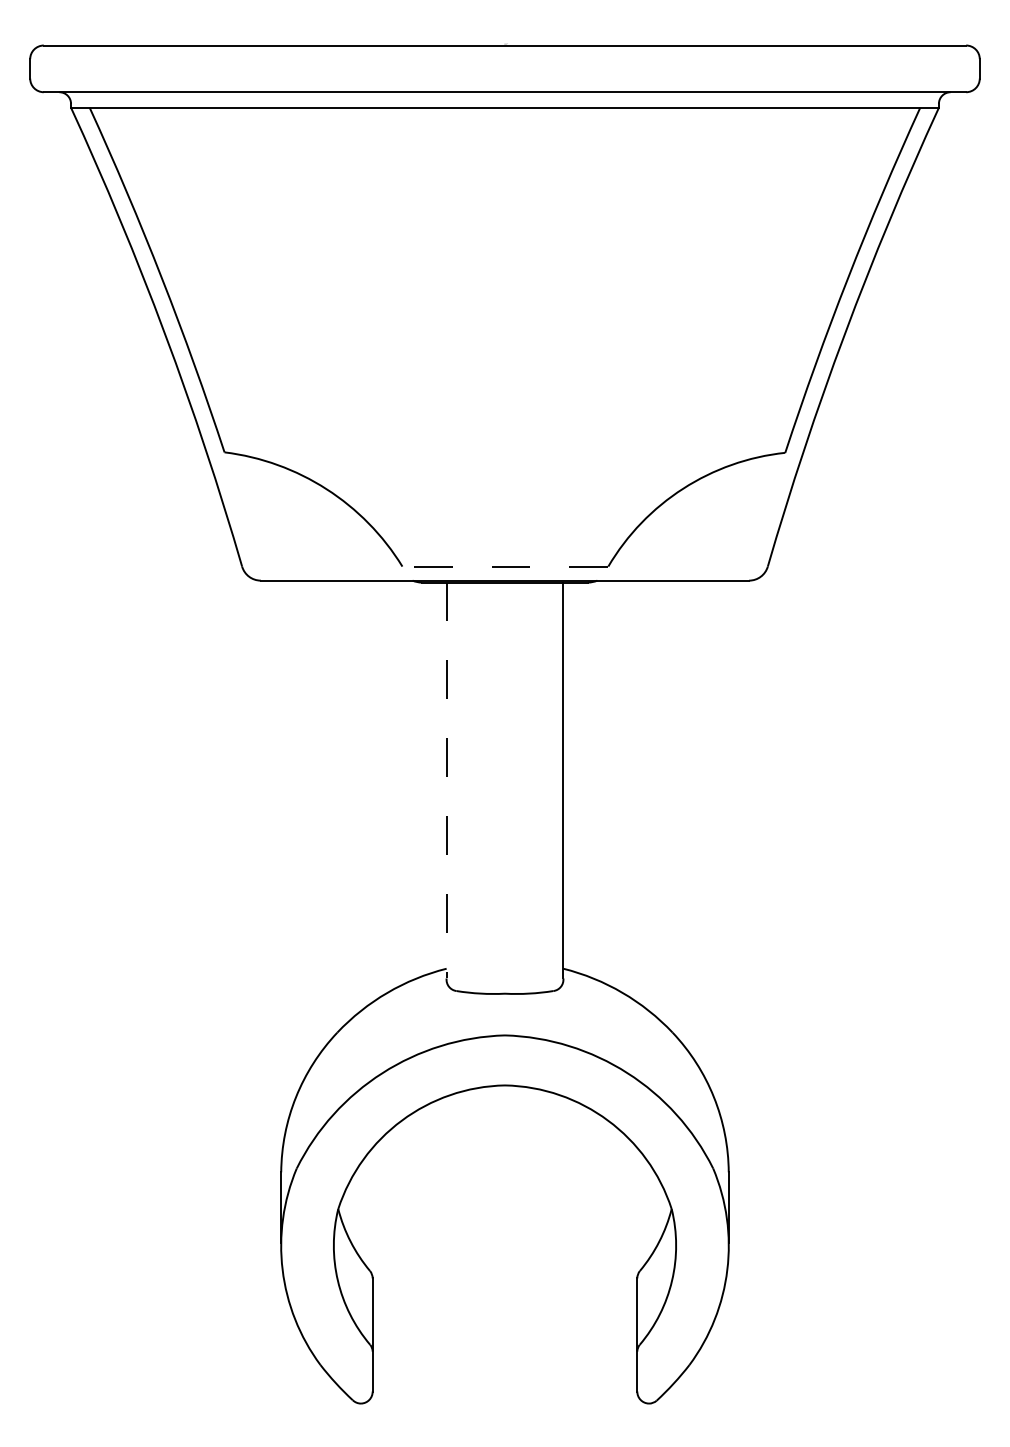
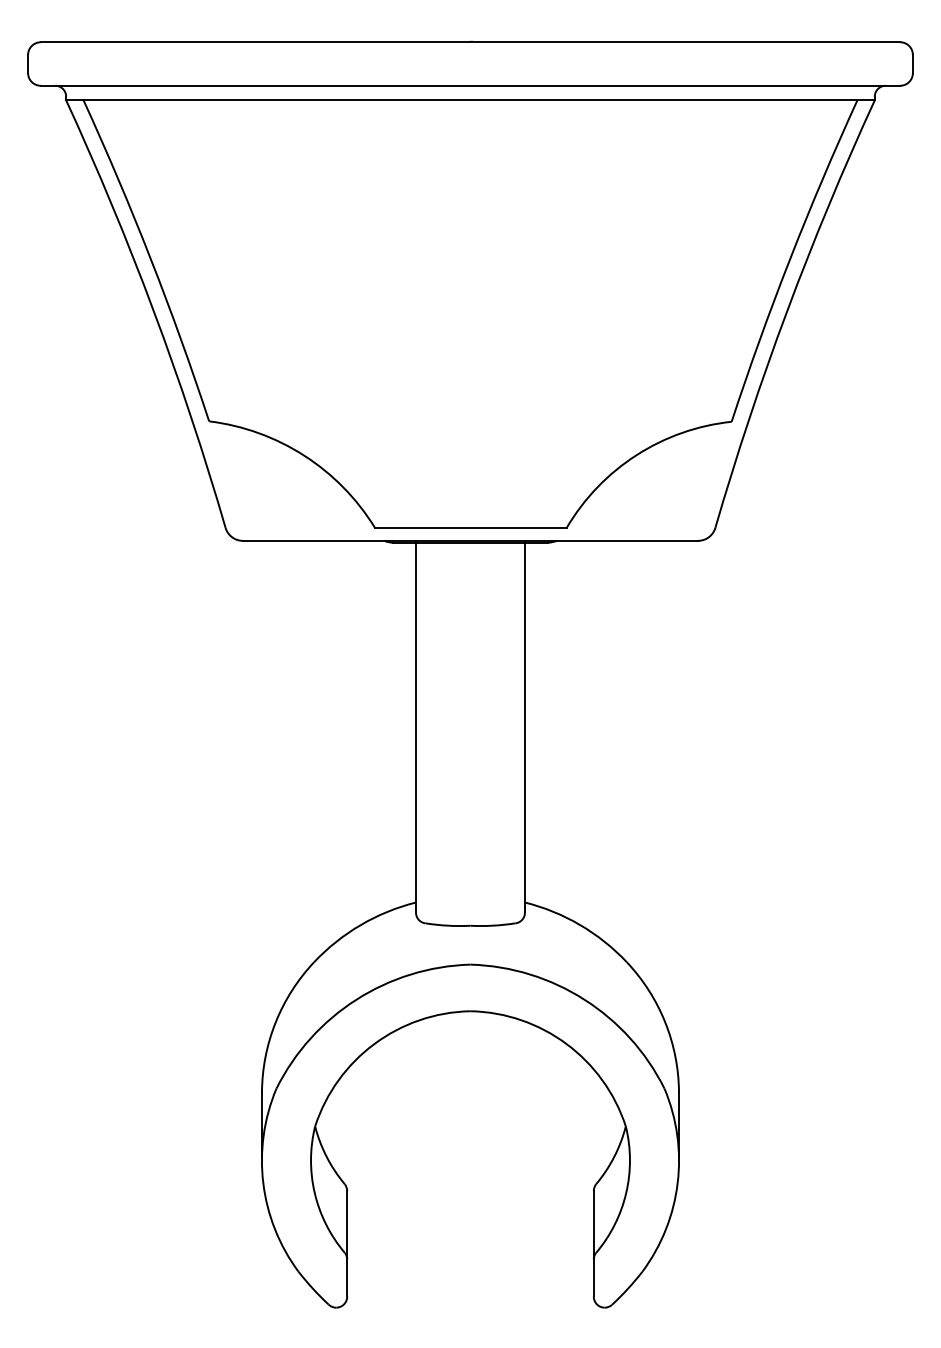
line: (505, 566) -> (470, 527), dashed -> solid
line: (446, 780) -> (415, 727), dashed -> solid

